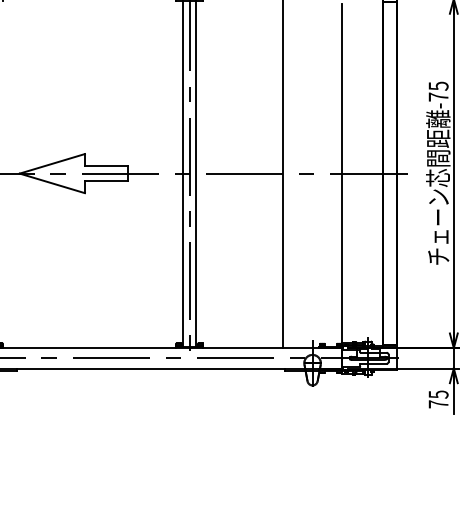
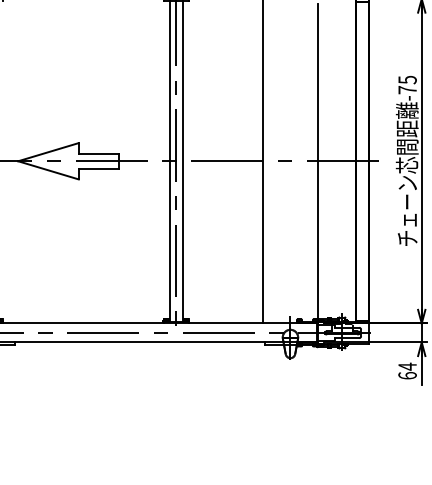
text: (438, 398) -> (407, 370), 75 -> 64

